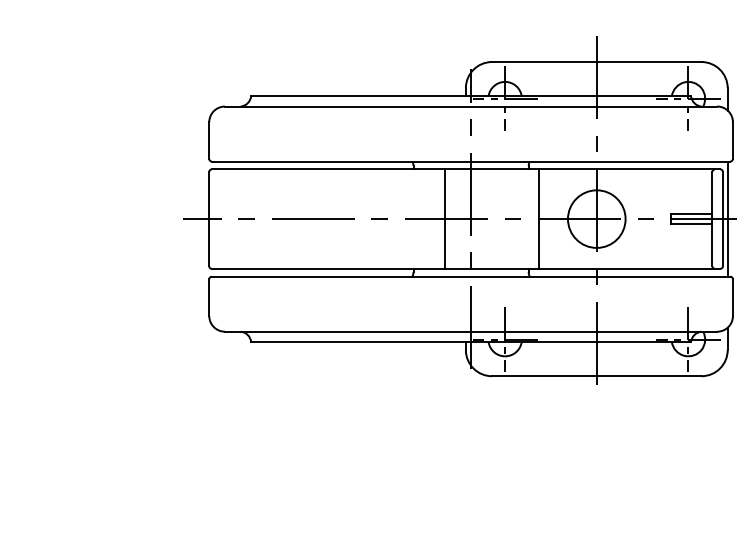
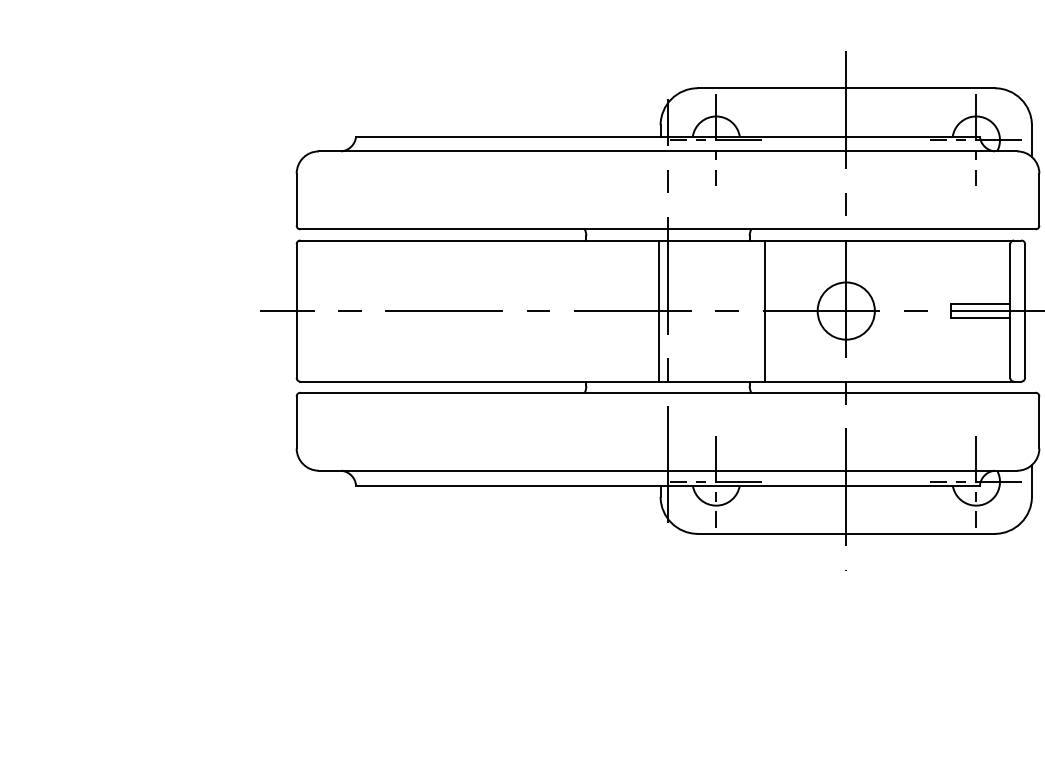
line: (444, 218) -> (658, 310), moved
circle: (596, 218) -> (846, 310), size x0.7
line: (727, 218) -> (1031, 310), removed

